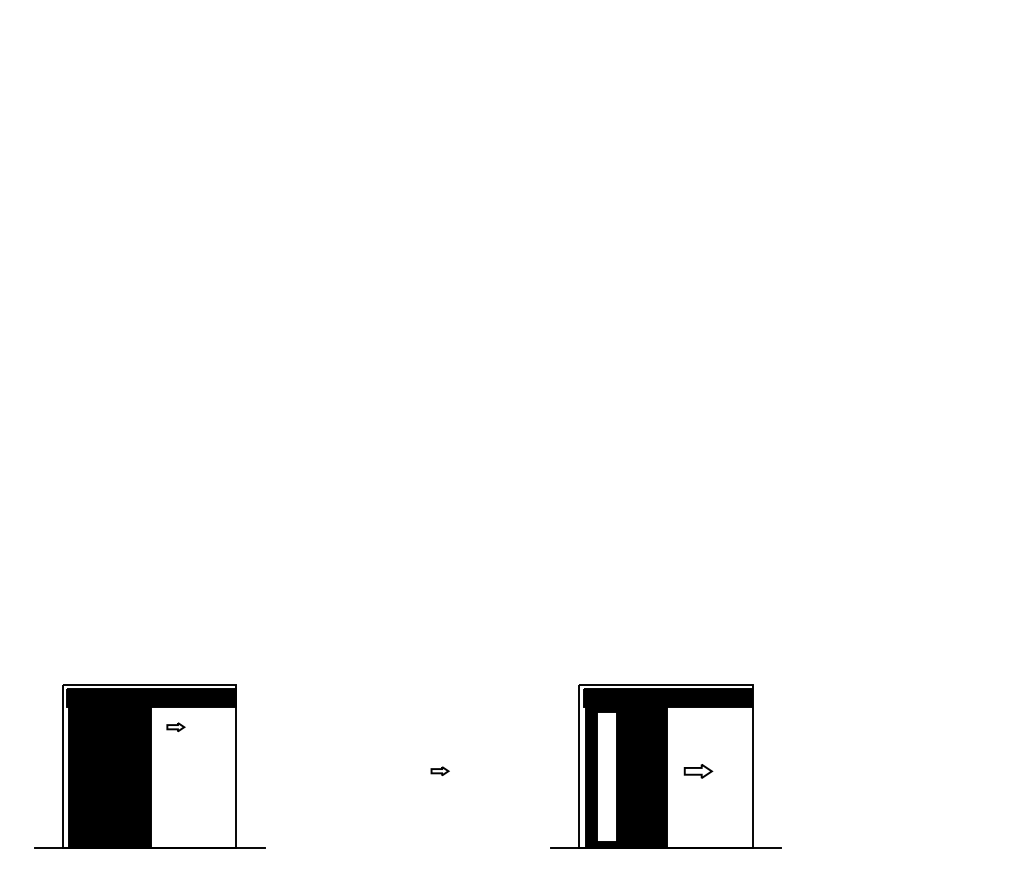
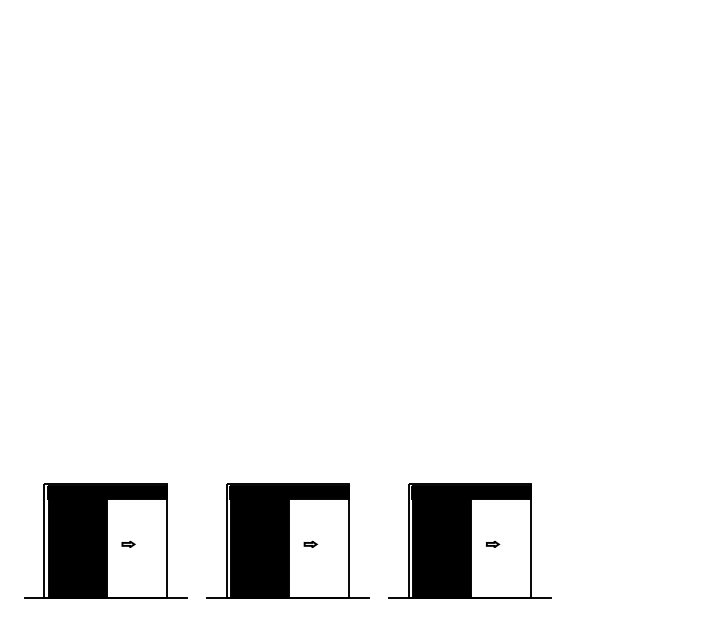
part: (175, 726) -> (128, 543), moved
part: (407, 766) -> (287, 541), added
part: (697, 770) -> (492, 543), size x0.62
fill: (606, 776) -> (428, 548), added

